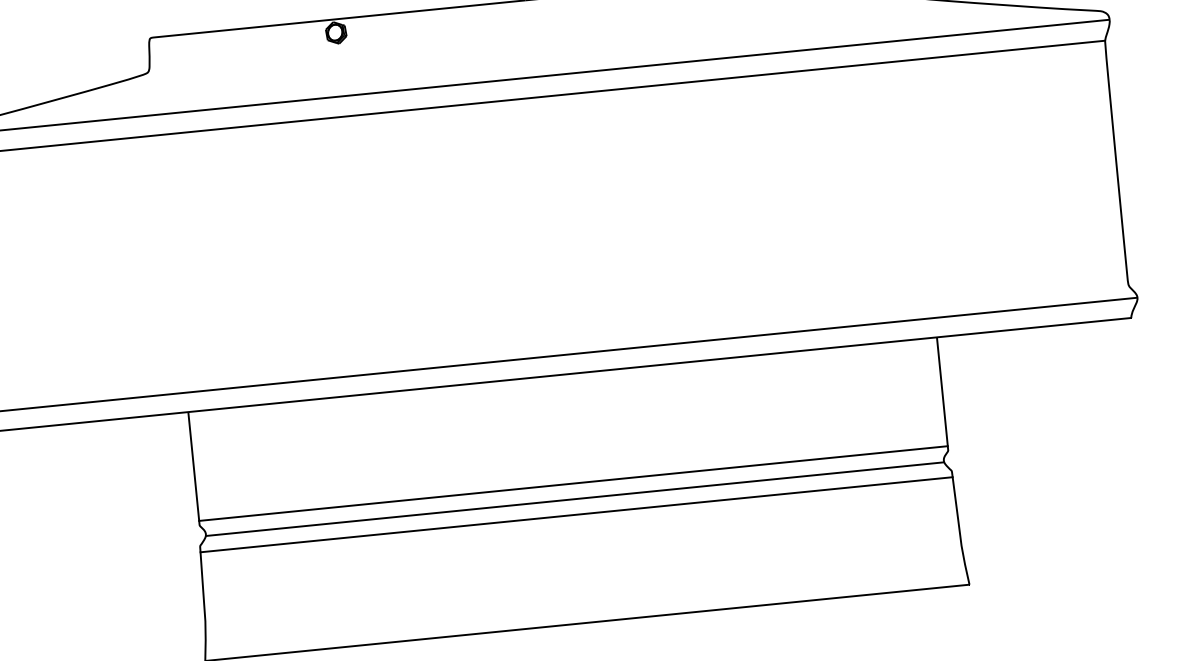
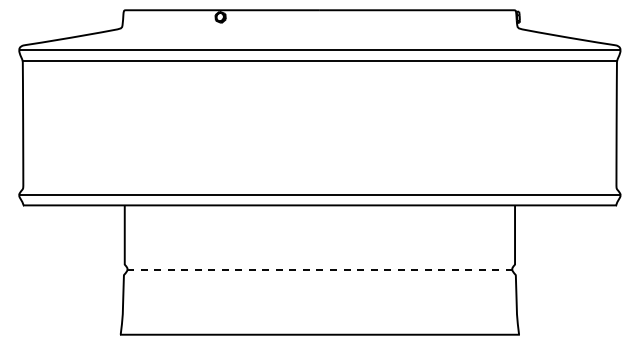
line: (572, 484) -> (319, 262), removed
line: (576, 499) -> (320, 270), solid -> dashed
line: (575, 515) -> (319, 278), removed

